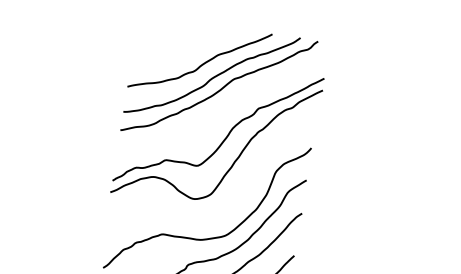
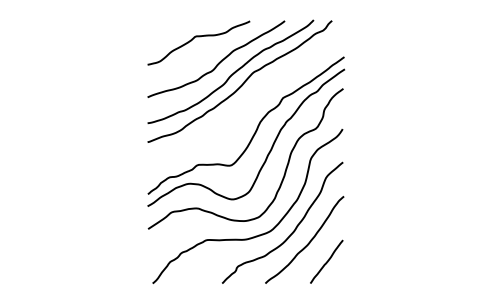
curve: (186, 36) -> (198, 37), added
curve: (248, 180) -> (284, 171), added

